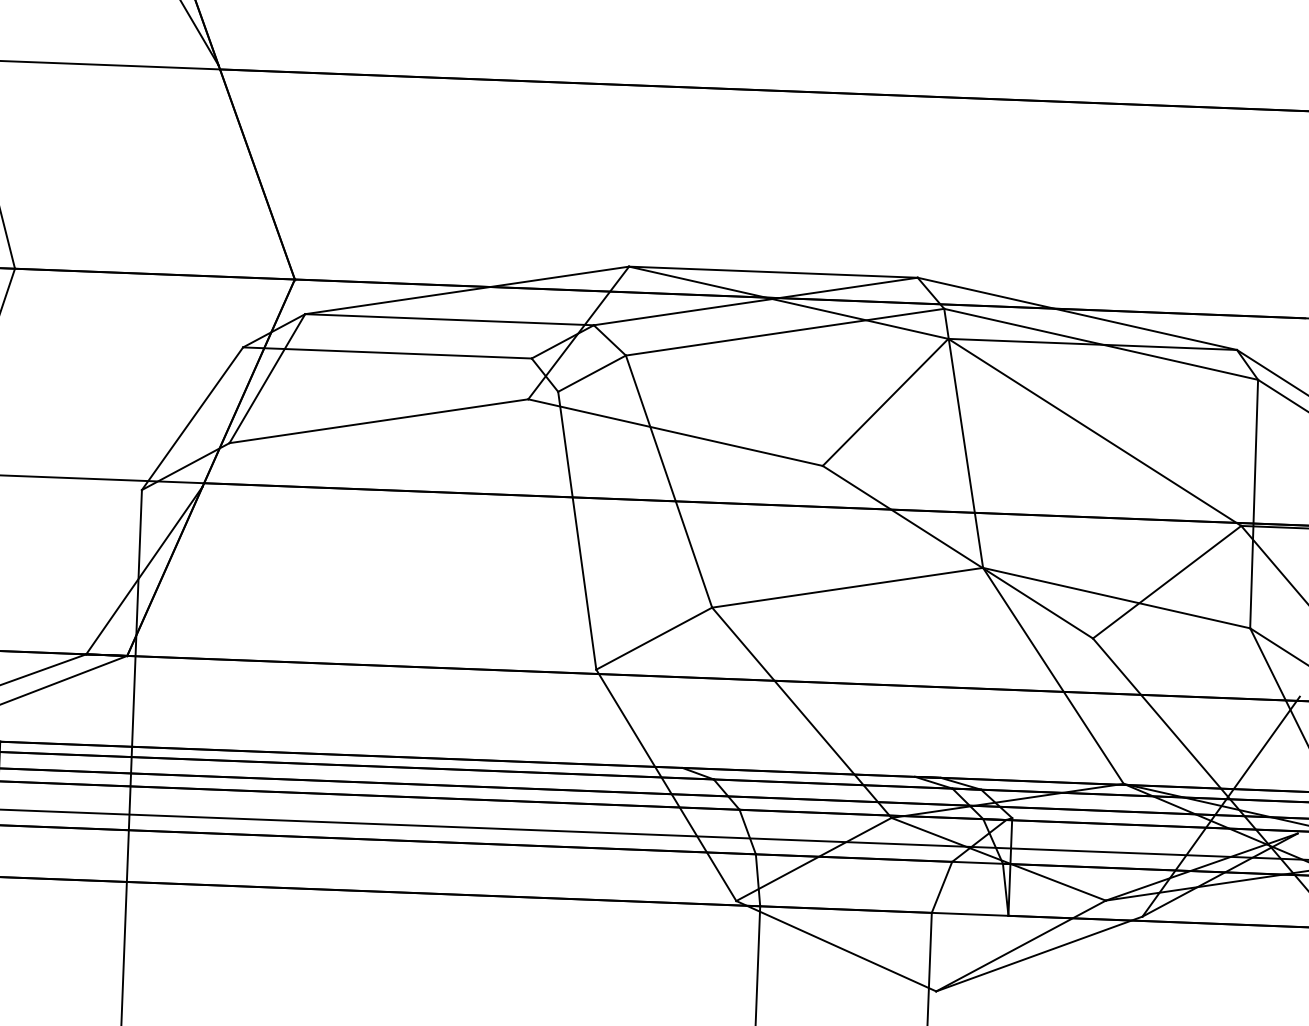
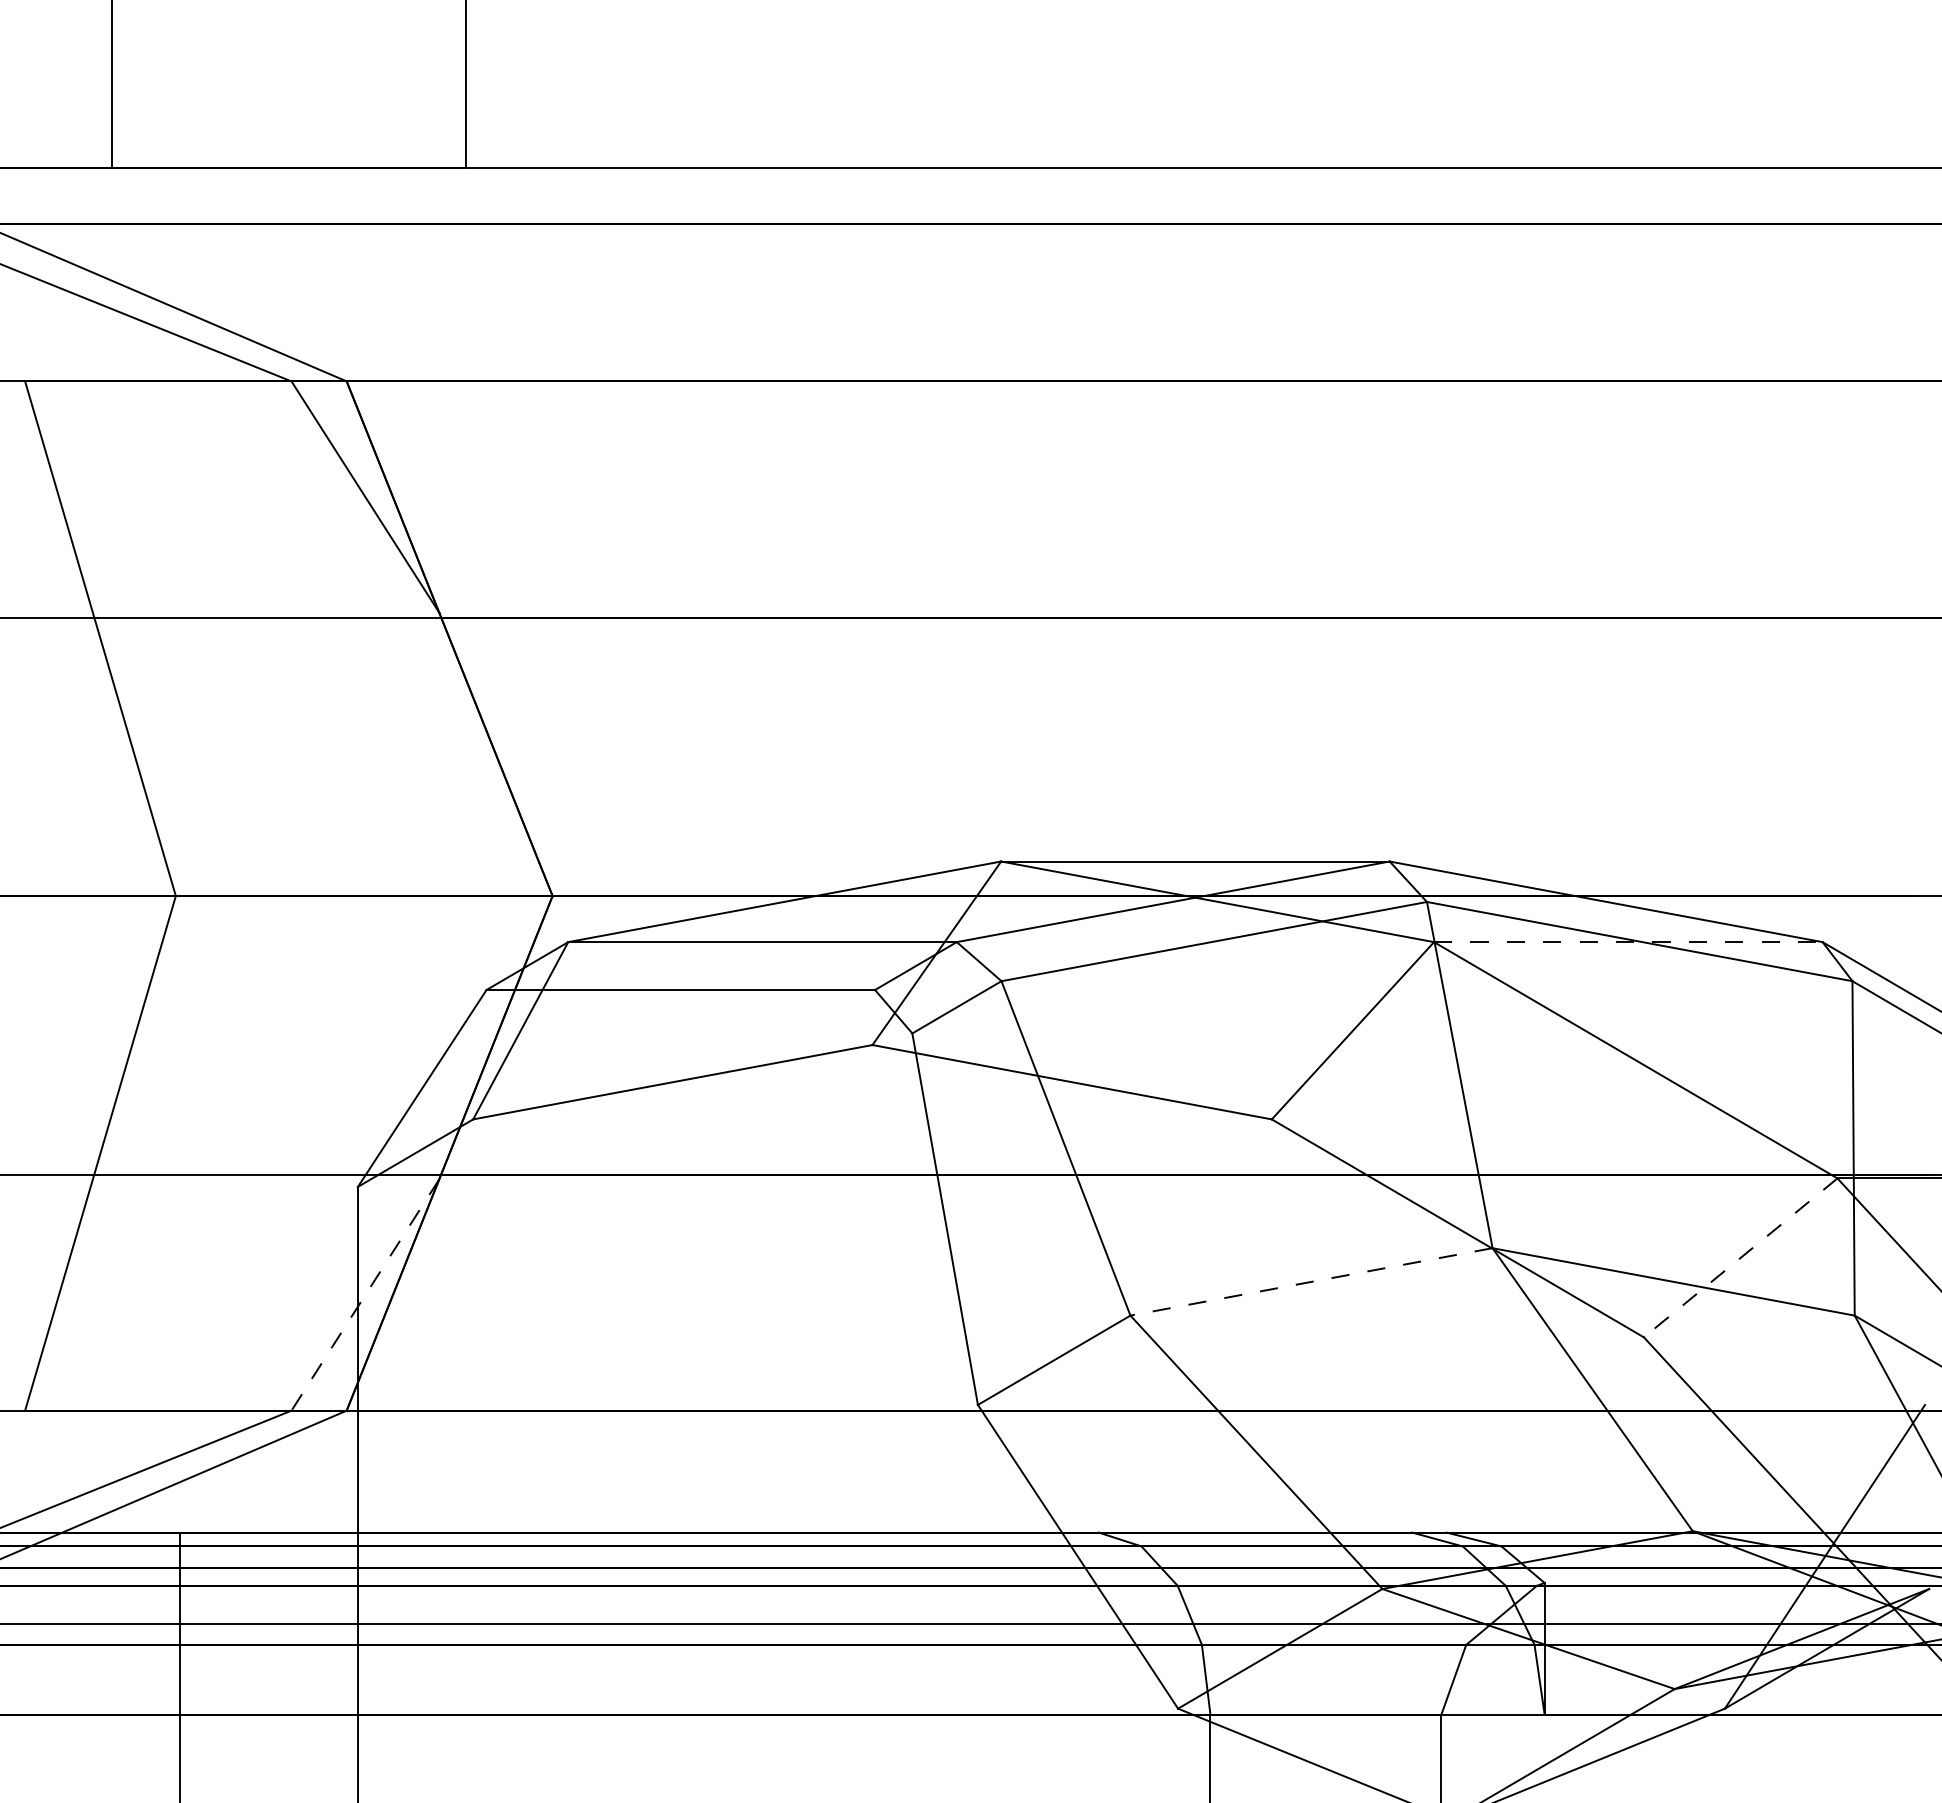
line: (1092, 344) -> (1628, 942), solid -> dashed
line: (144, 570) -> (365, 1295), solid -> dashed
line: (1166, 582) -> (1740, 1258), solid -> dashed
line: (847, 587) -> (1311, 1281), solid -> dashed

